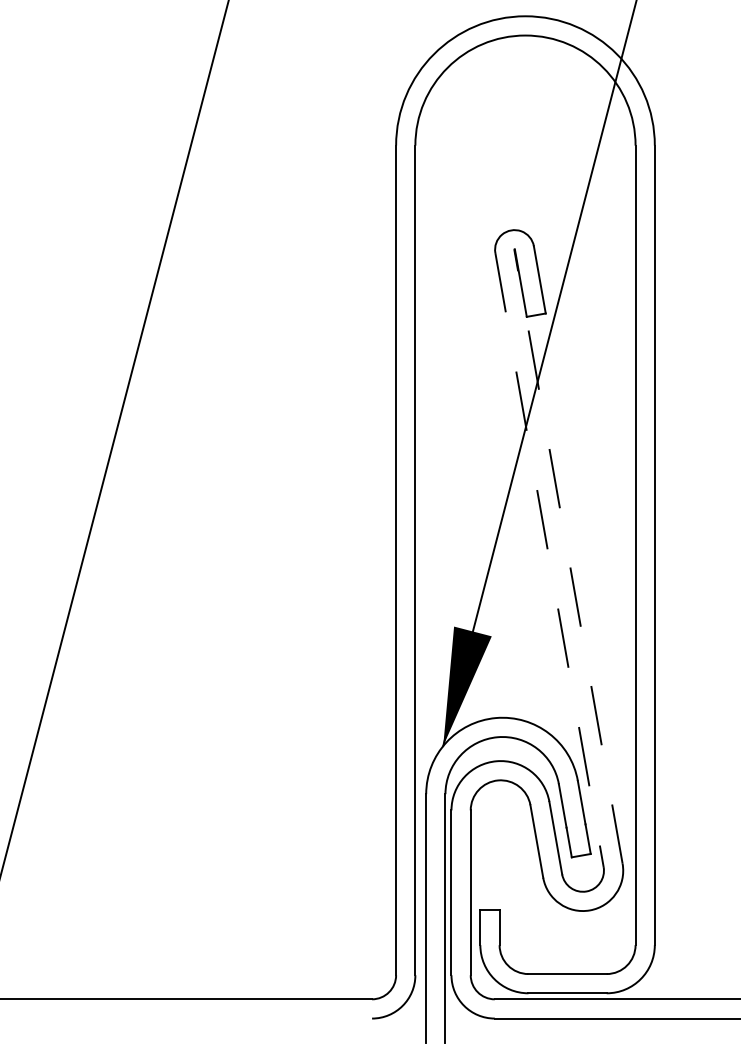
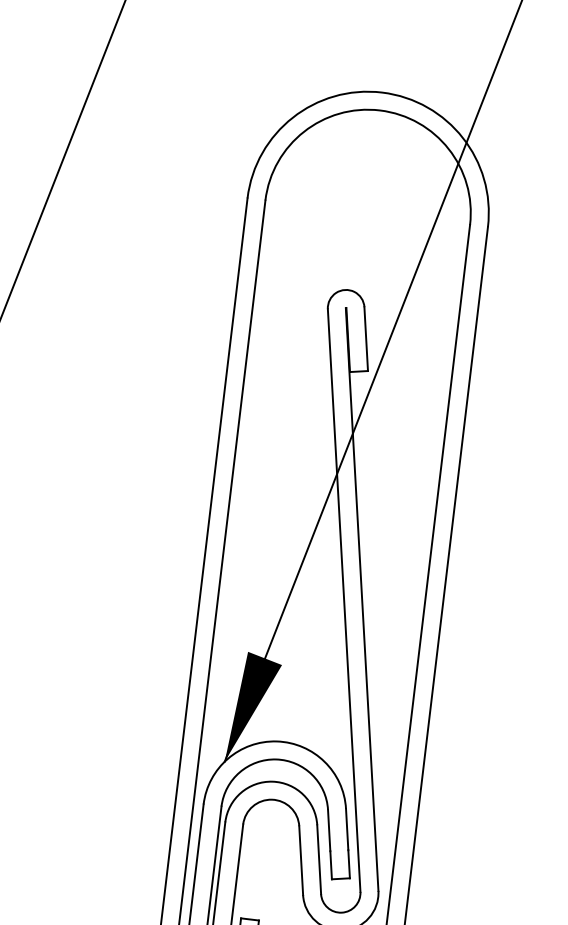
line: (568, 556) -> (362, 599), dashed -> solid
line: (549, 560) -> (344, 600), dashed -> solid

